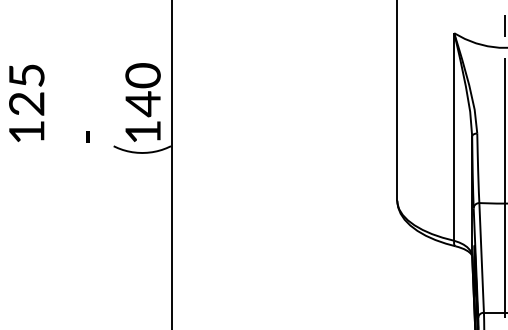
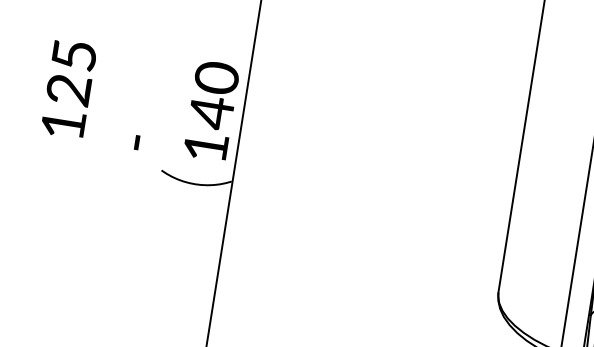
text: (84, 102) -> (139, 99), moved

